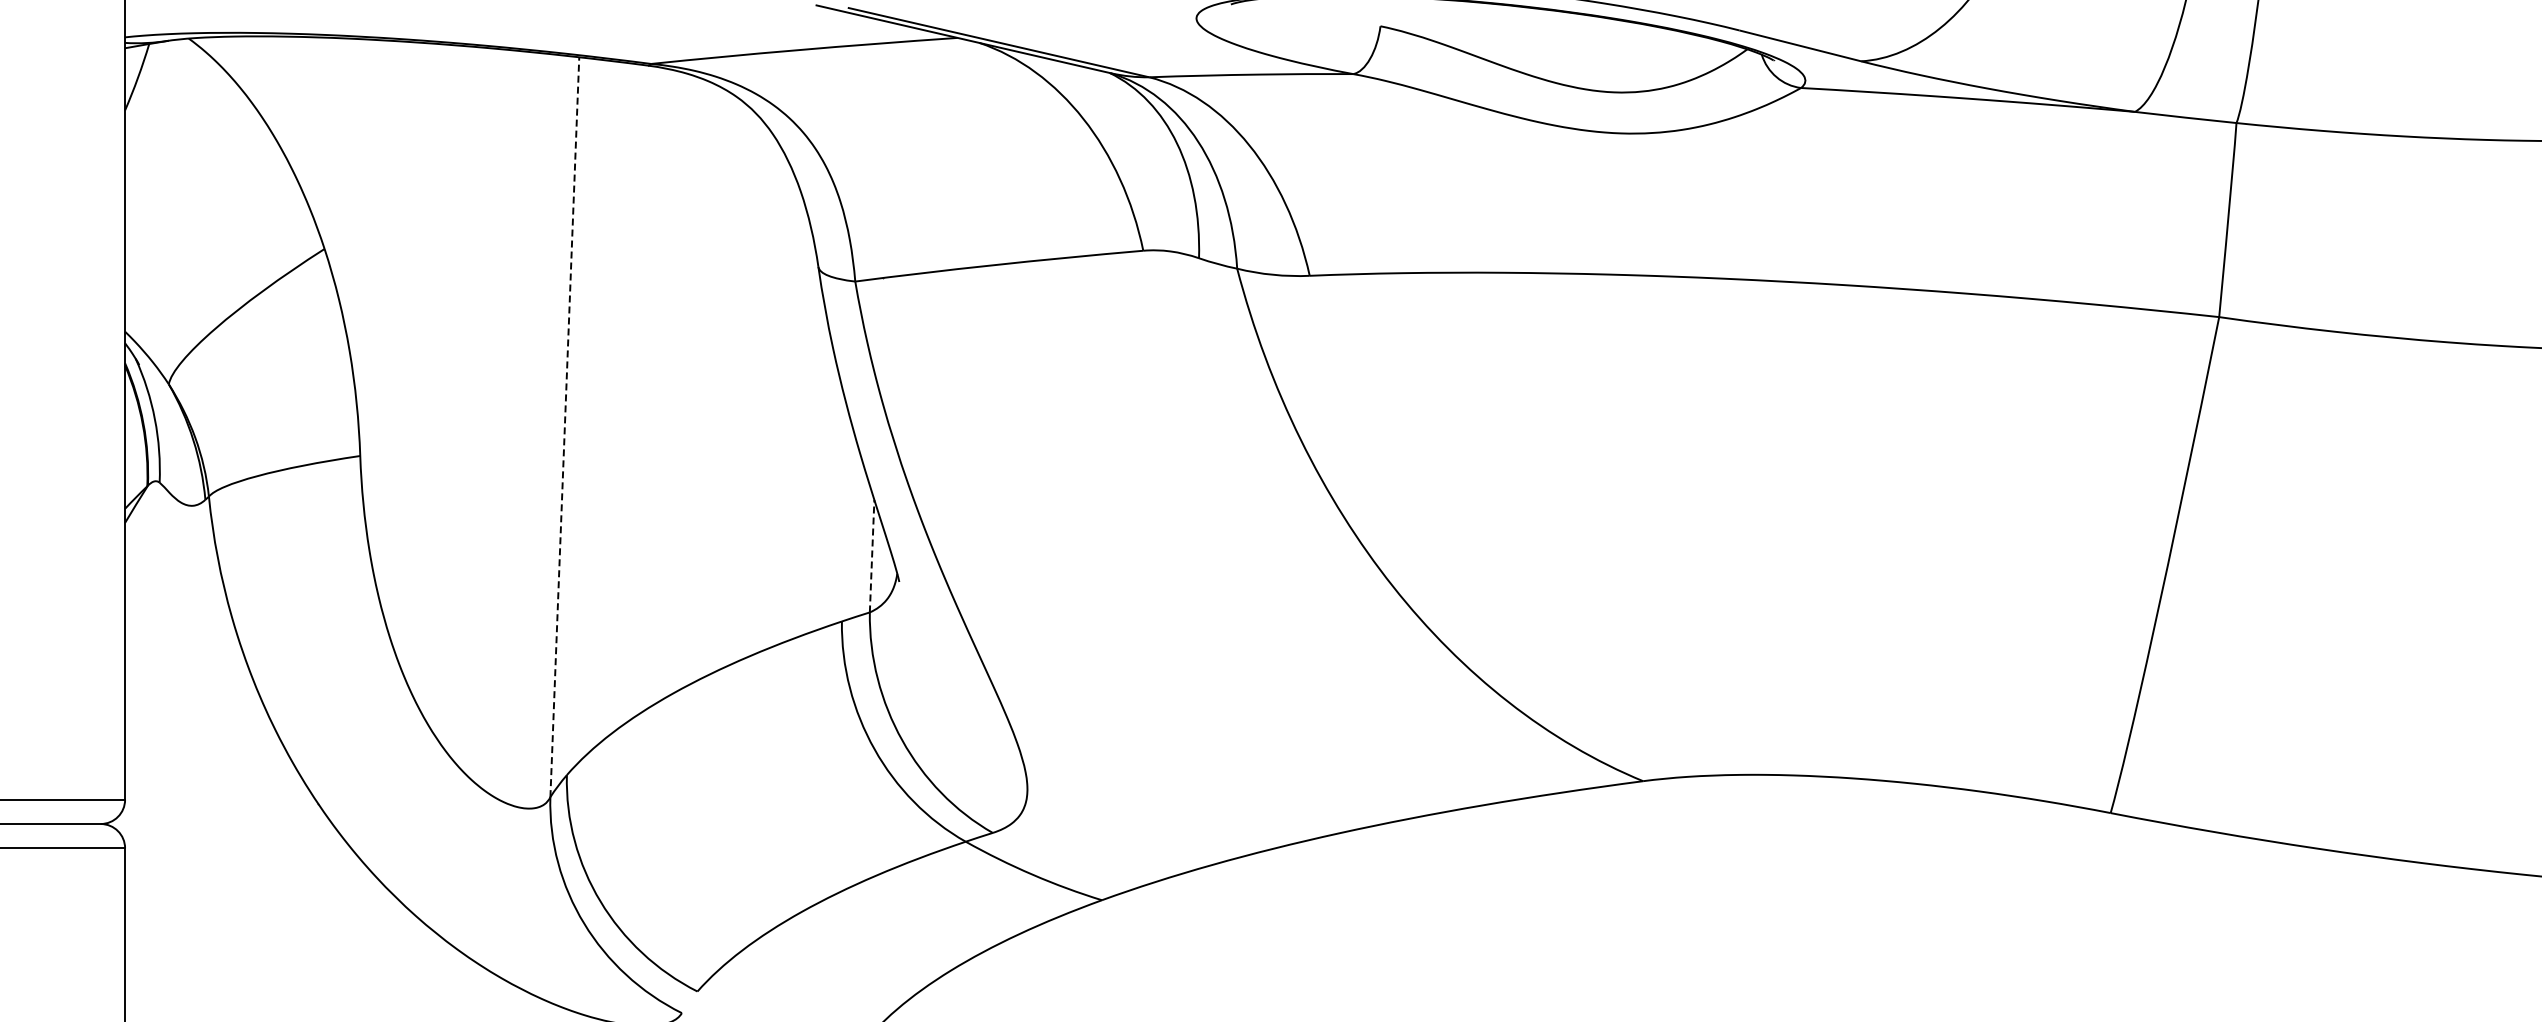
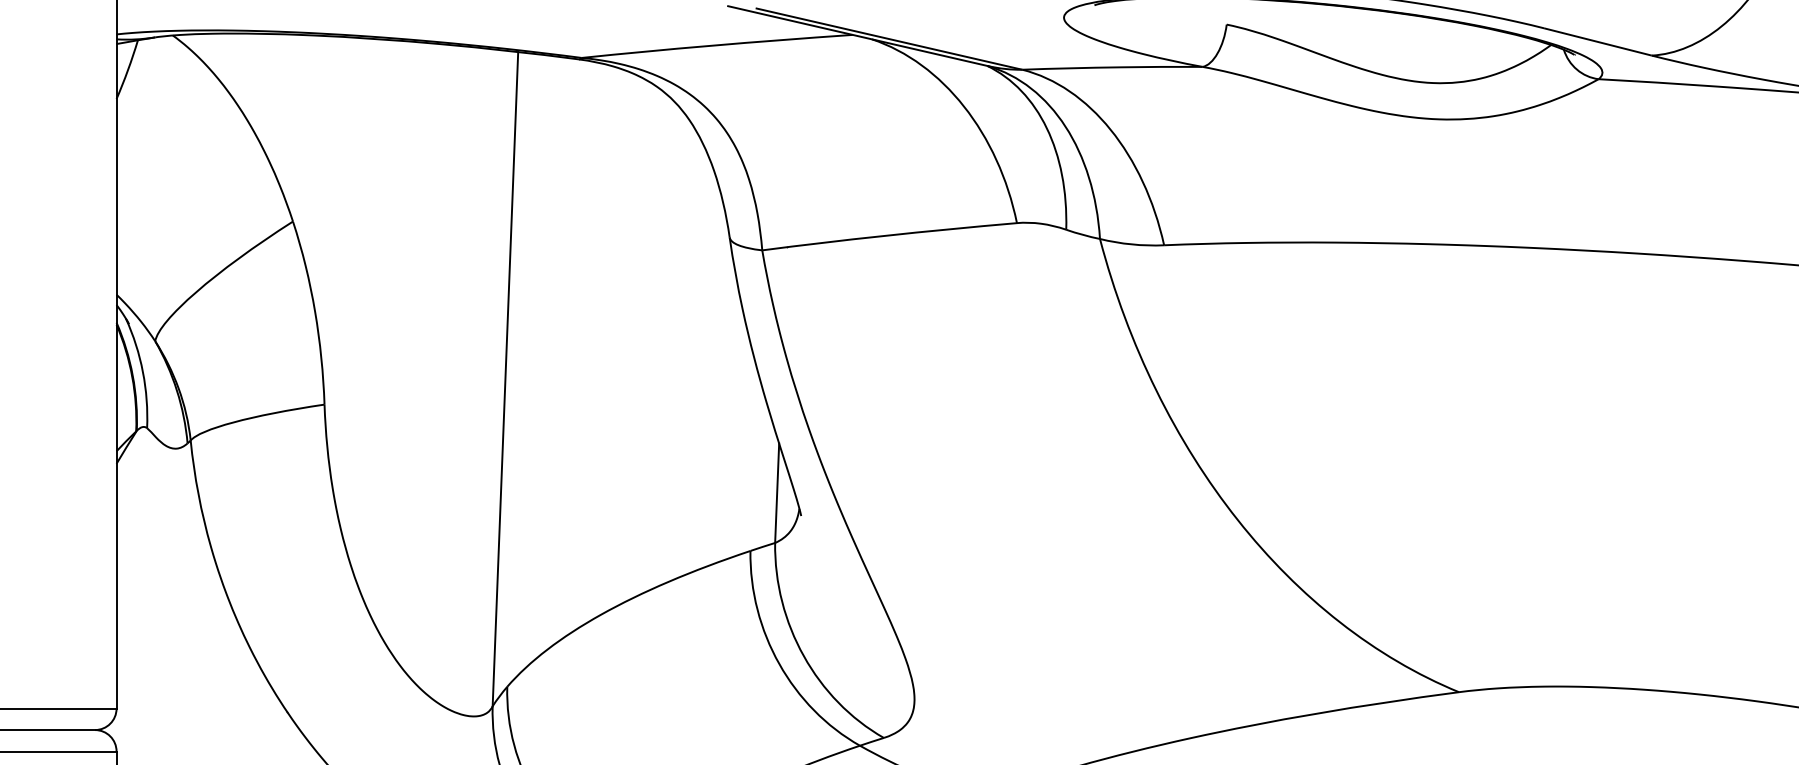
line: (564, 426) -> (505, 378), dashed -> solid
line: (872, 555) -> (777, 492), dashed -> solid

